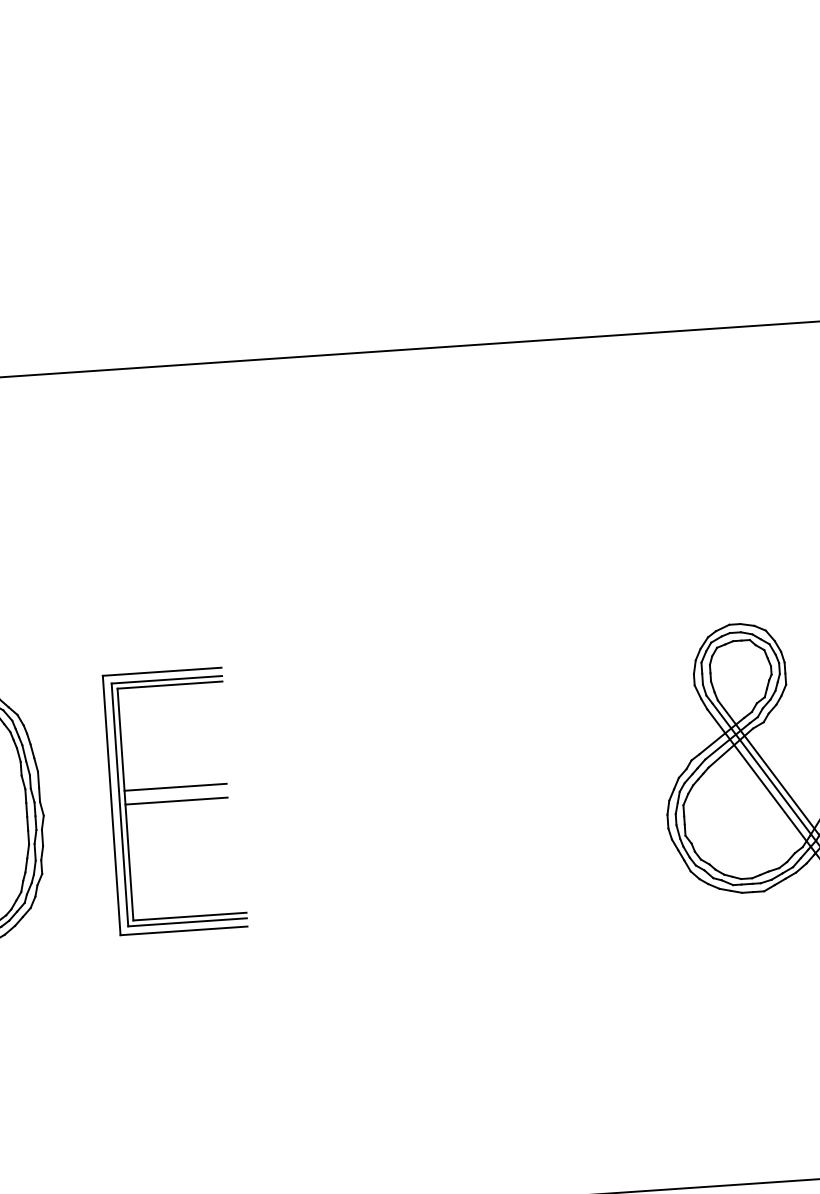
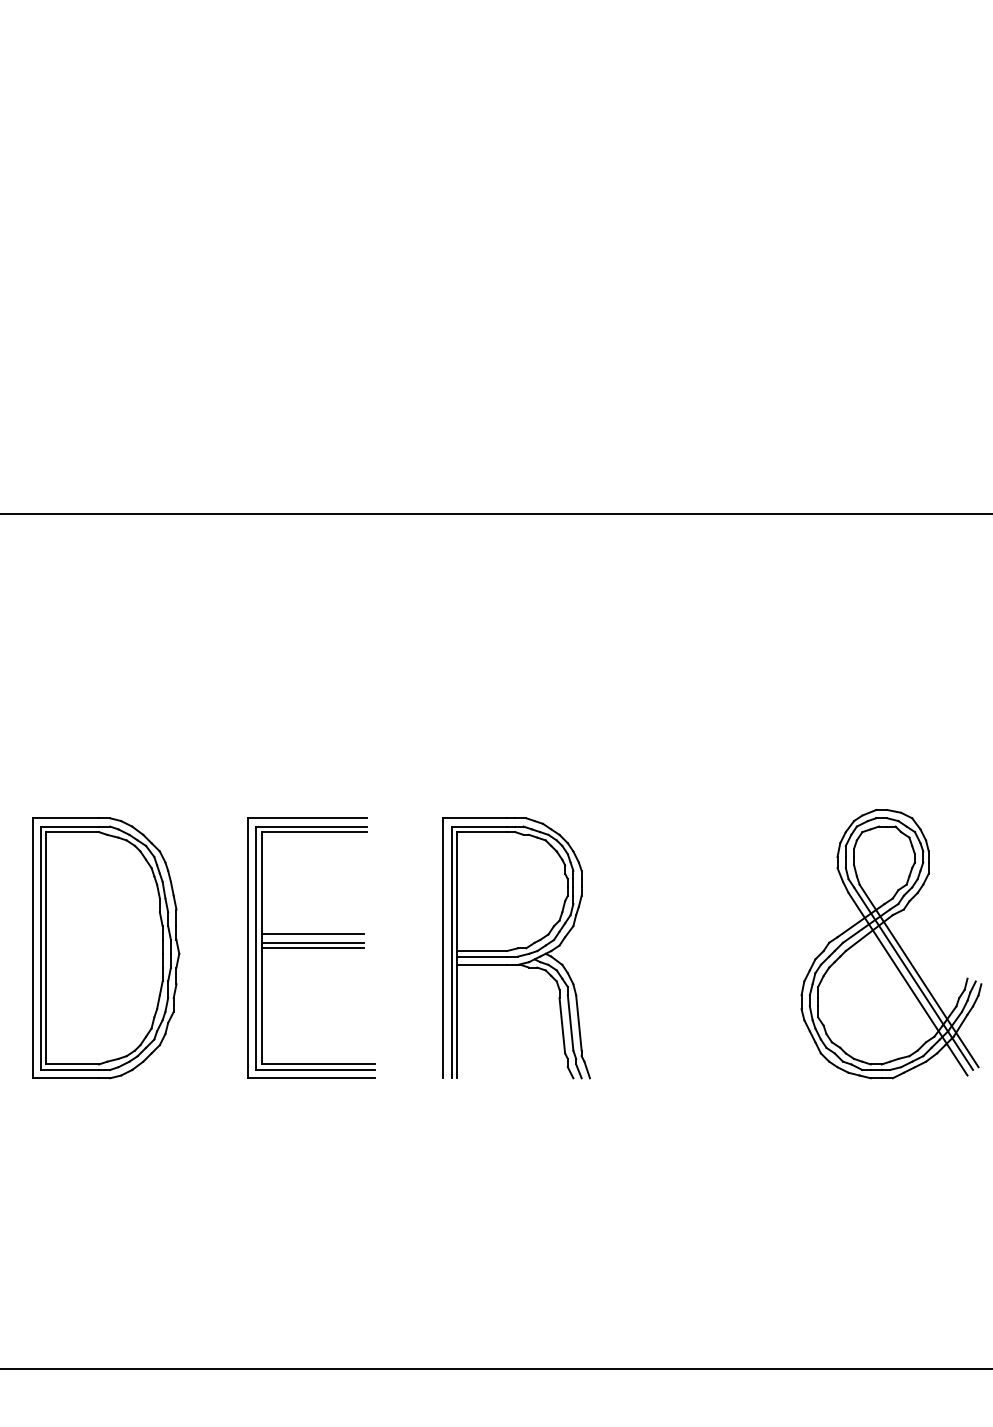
part: (379, 787) -> (516, 948), added
line: (175, 795) -> (312, 942), added

